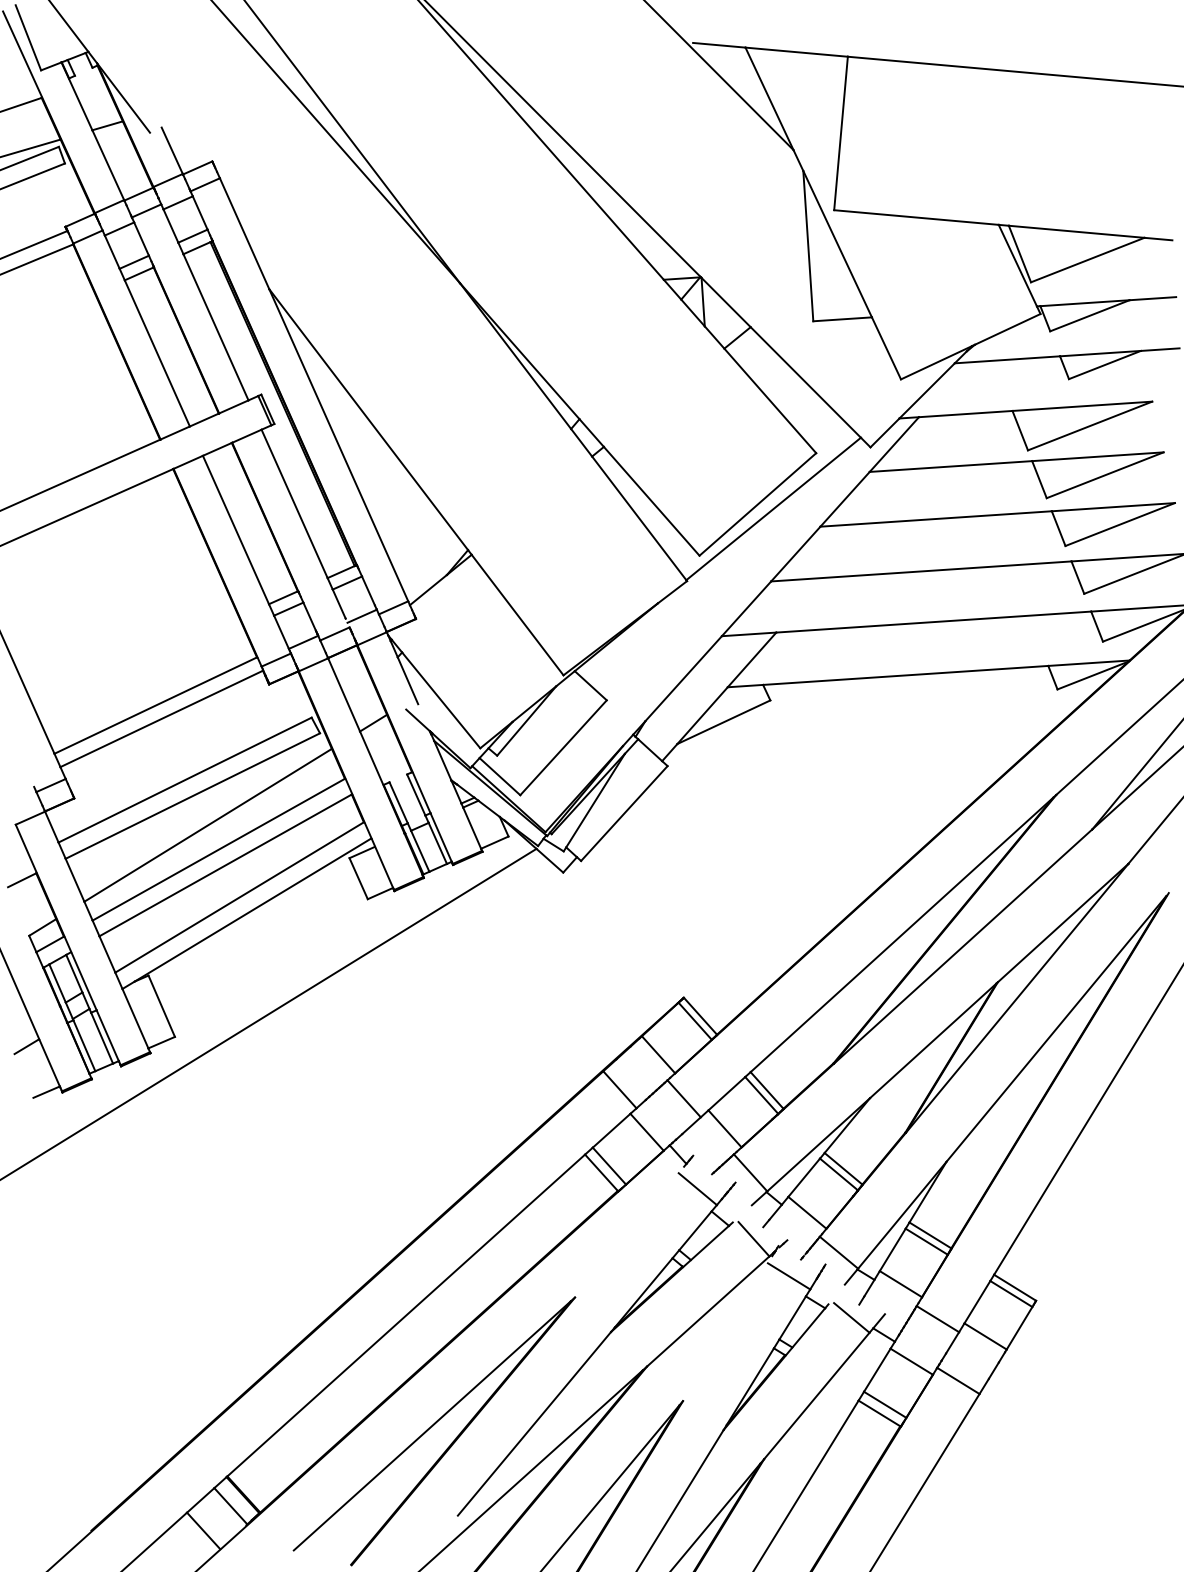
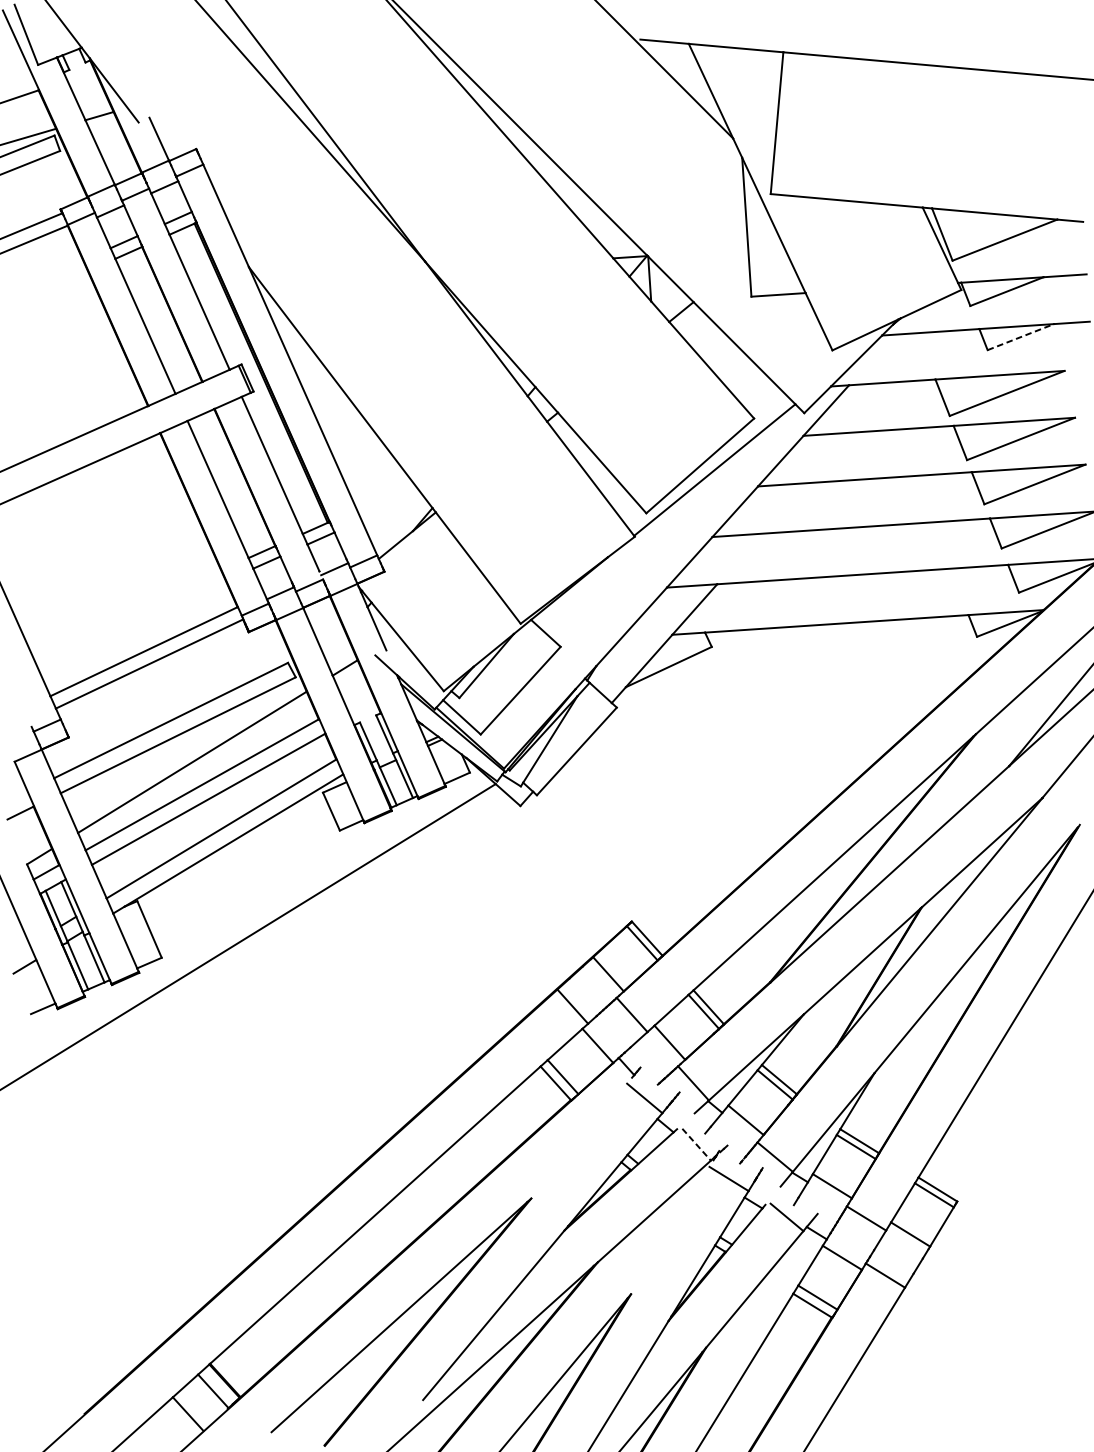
line: (1104, 365) -> (1020, 337), solid -> dashed
line: (754, 1239) -> (697, 1144), solid -> dashed

